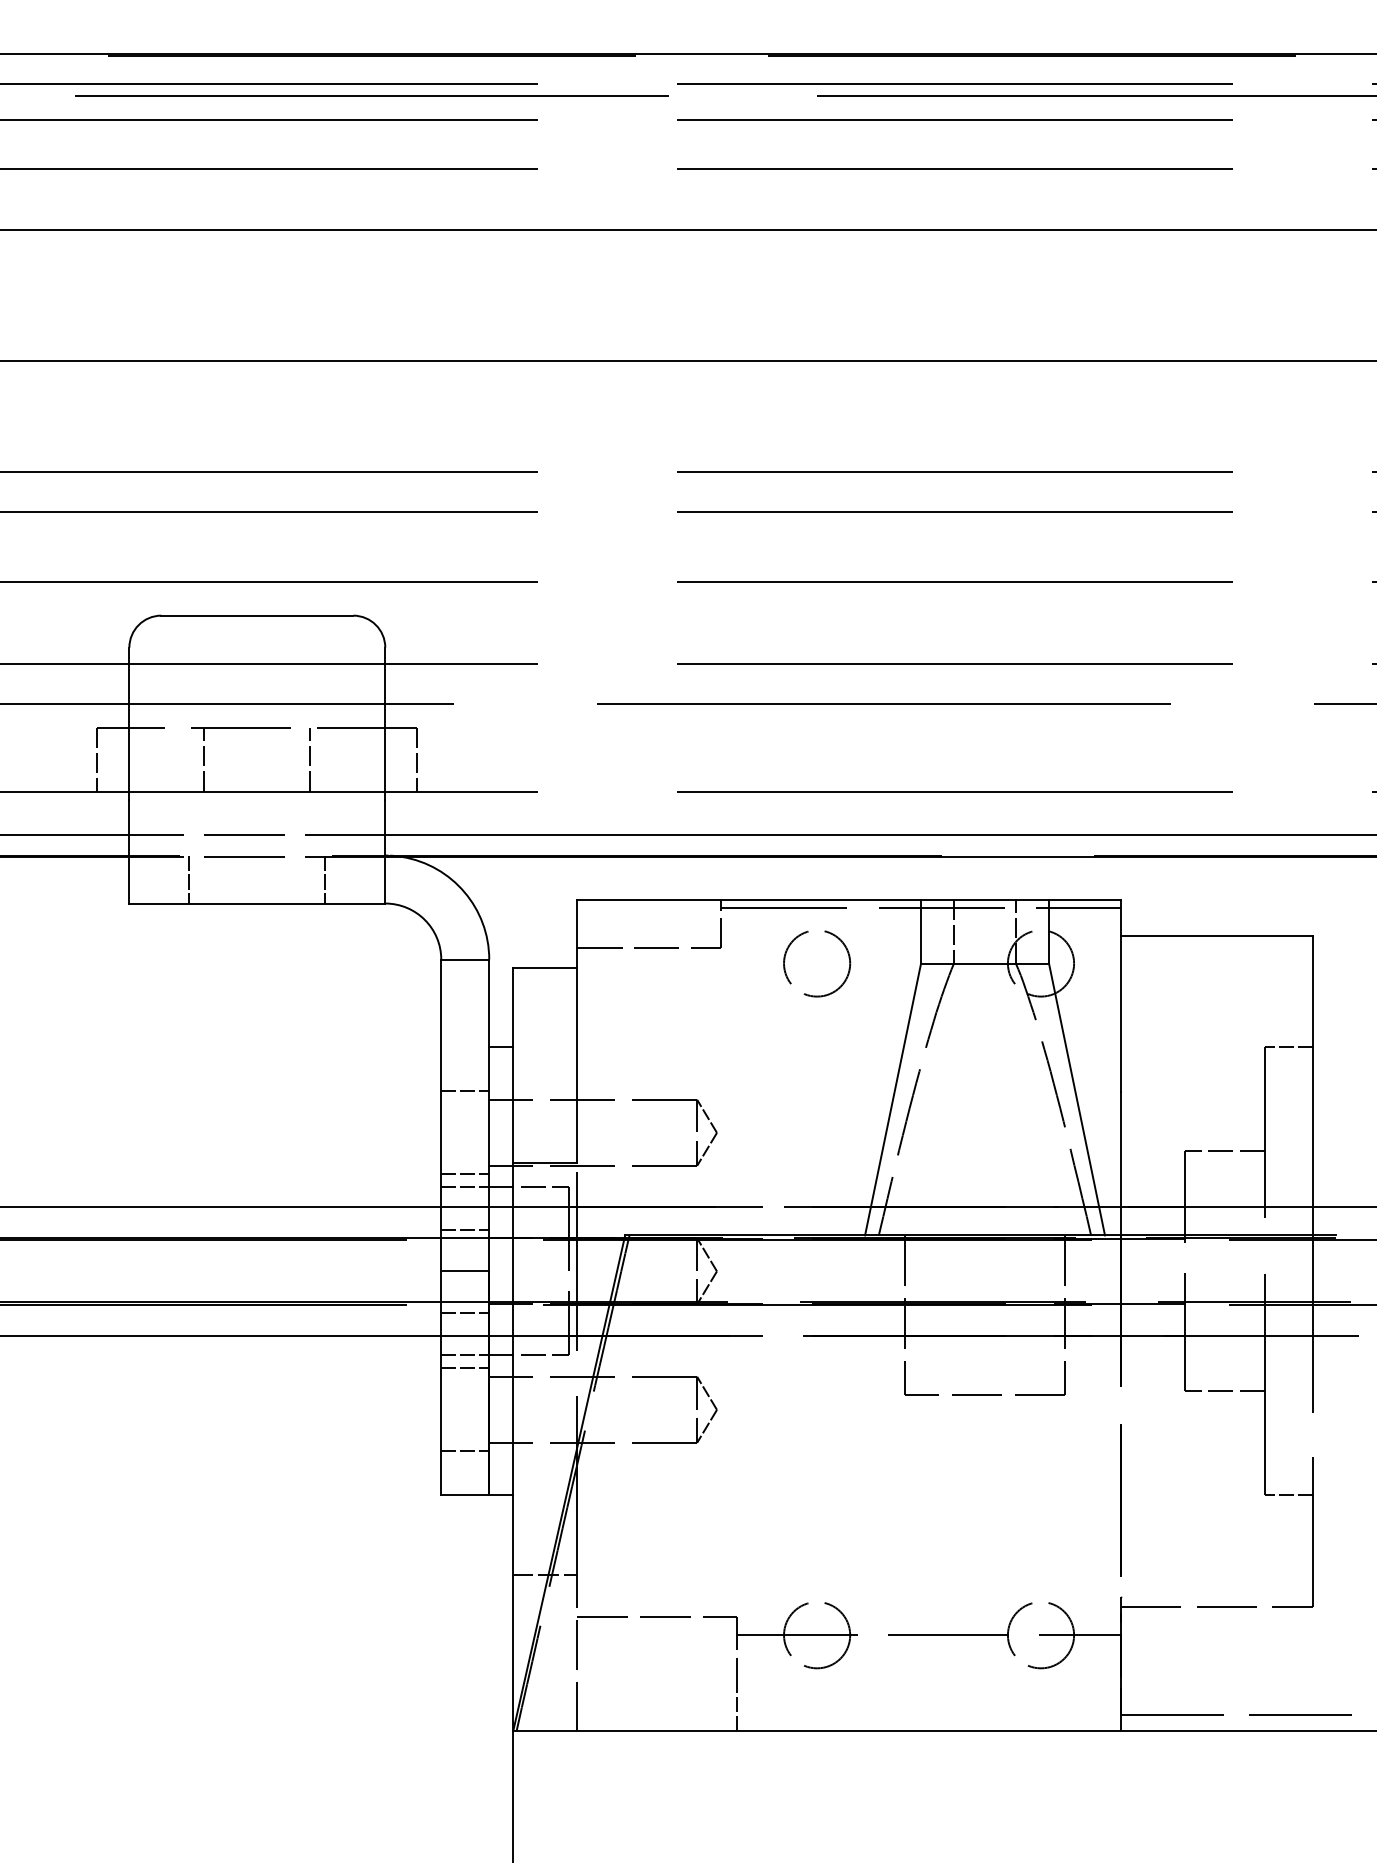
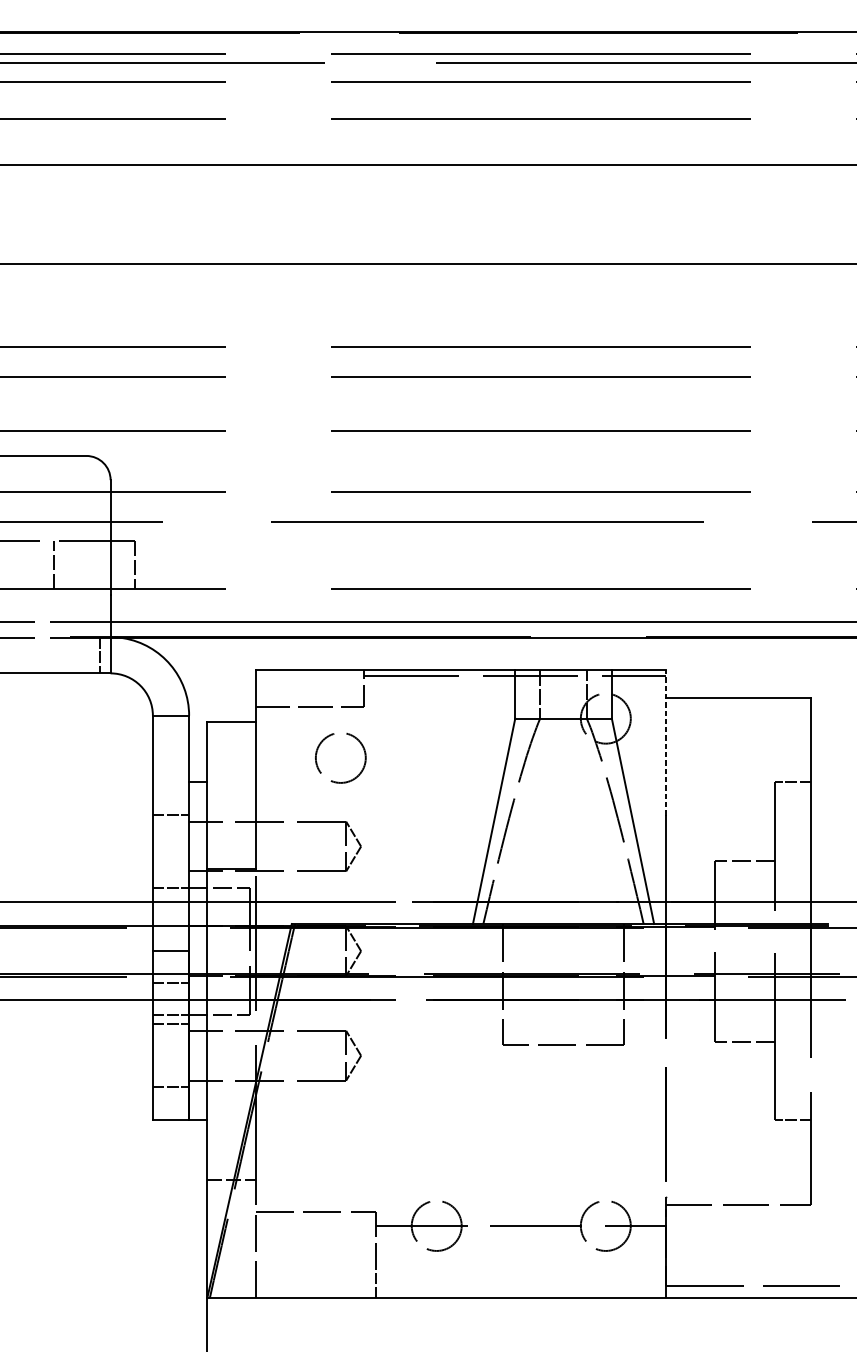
line: (325, 879) -> (100, 655), moved
circle: (817, 963) -> (341, 757), moved
line: (1120, 995) -> (665, 742), solid -> dashed
line: (465, 1174) -> (171, 878), removed
line: (465, 1229) -> (171, 919), removed

